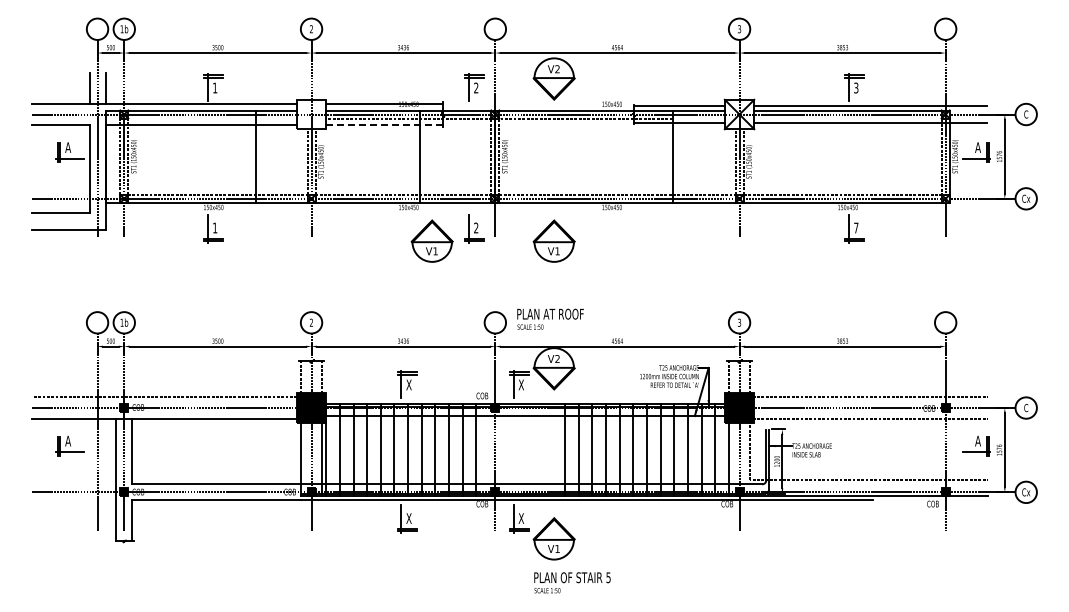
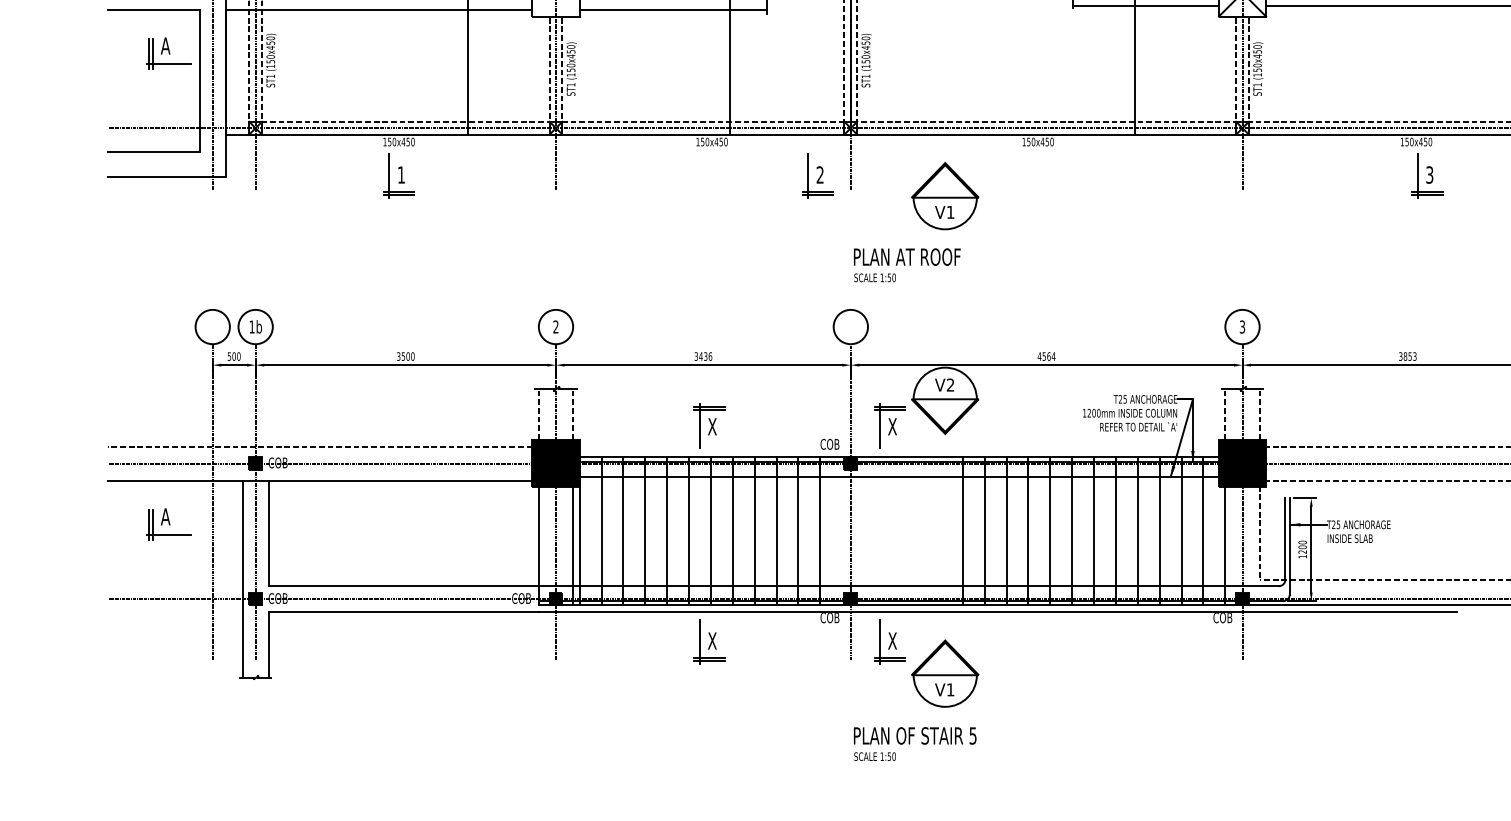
line: (385, 125) -> (674, 10), dashed -> solid
text: (856, 227) -> (1430, 174), 7 -> 3
part: (431, 240) -> (748, 195), removed
text: (550, 318) -> (907, 263), moved
text: (572, 582) -> (915, 743), moved

